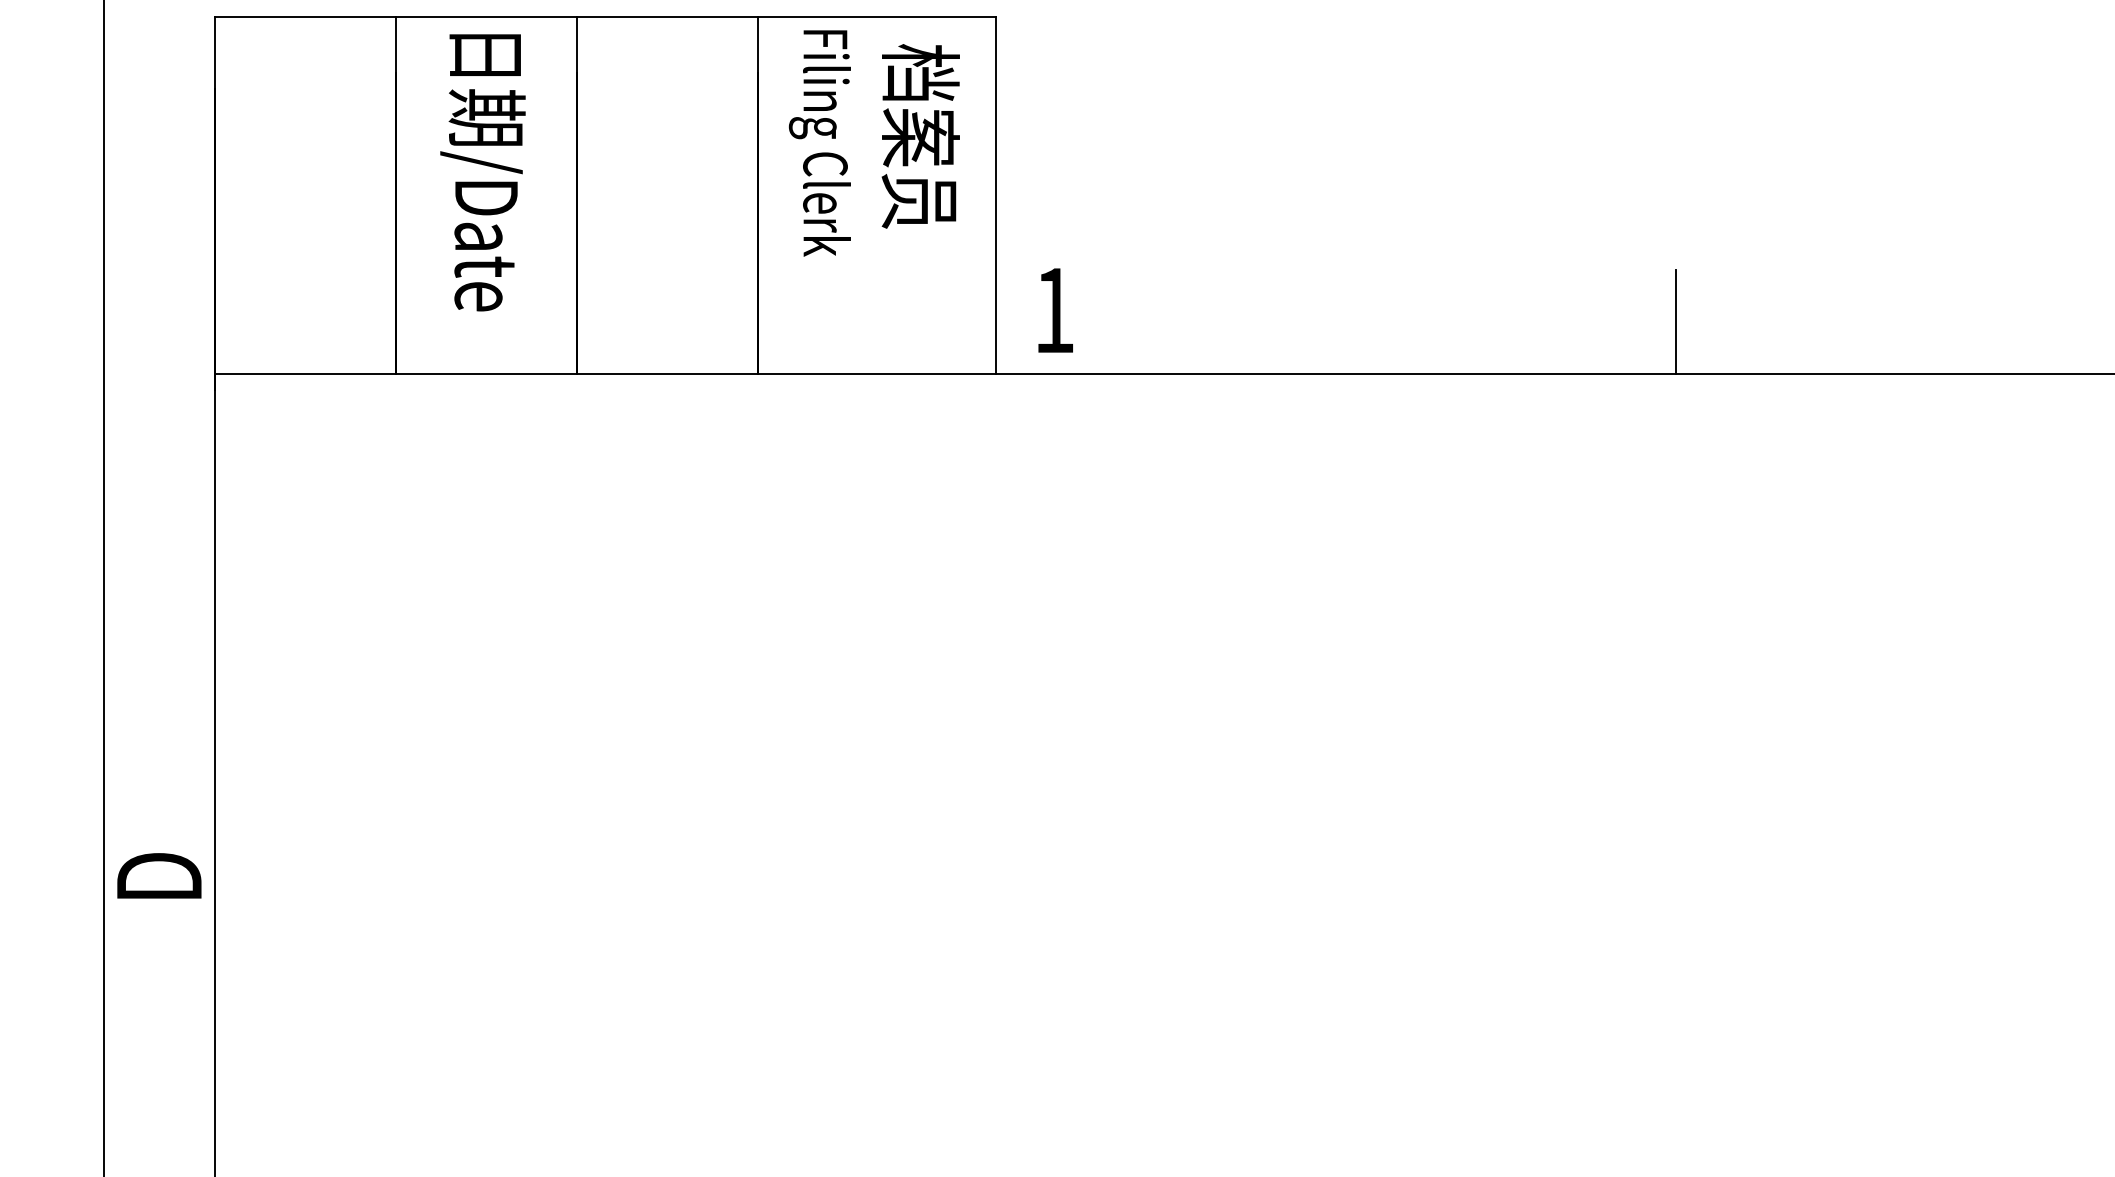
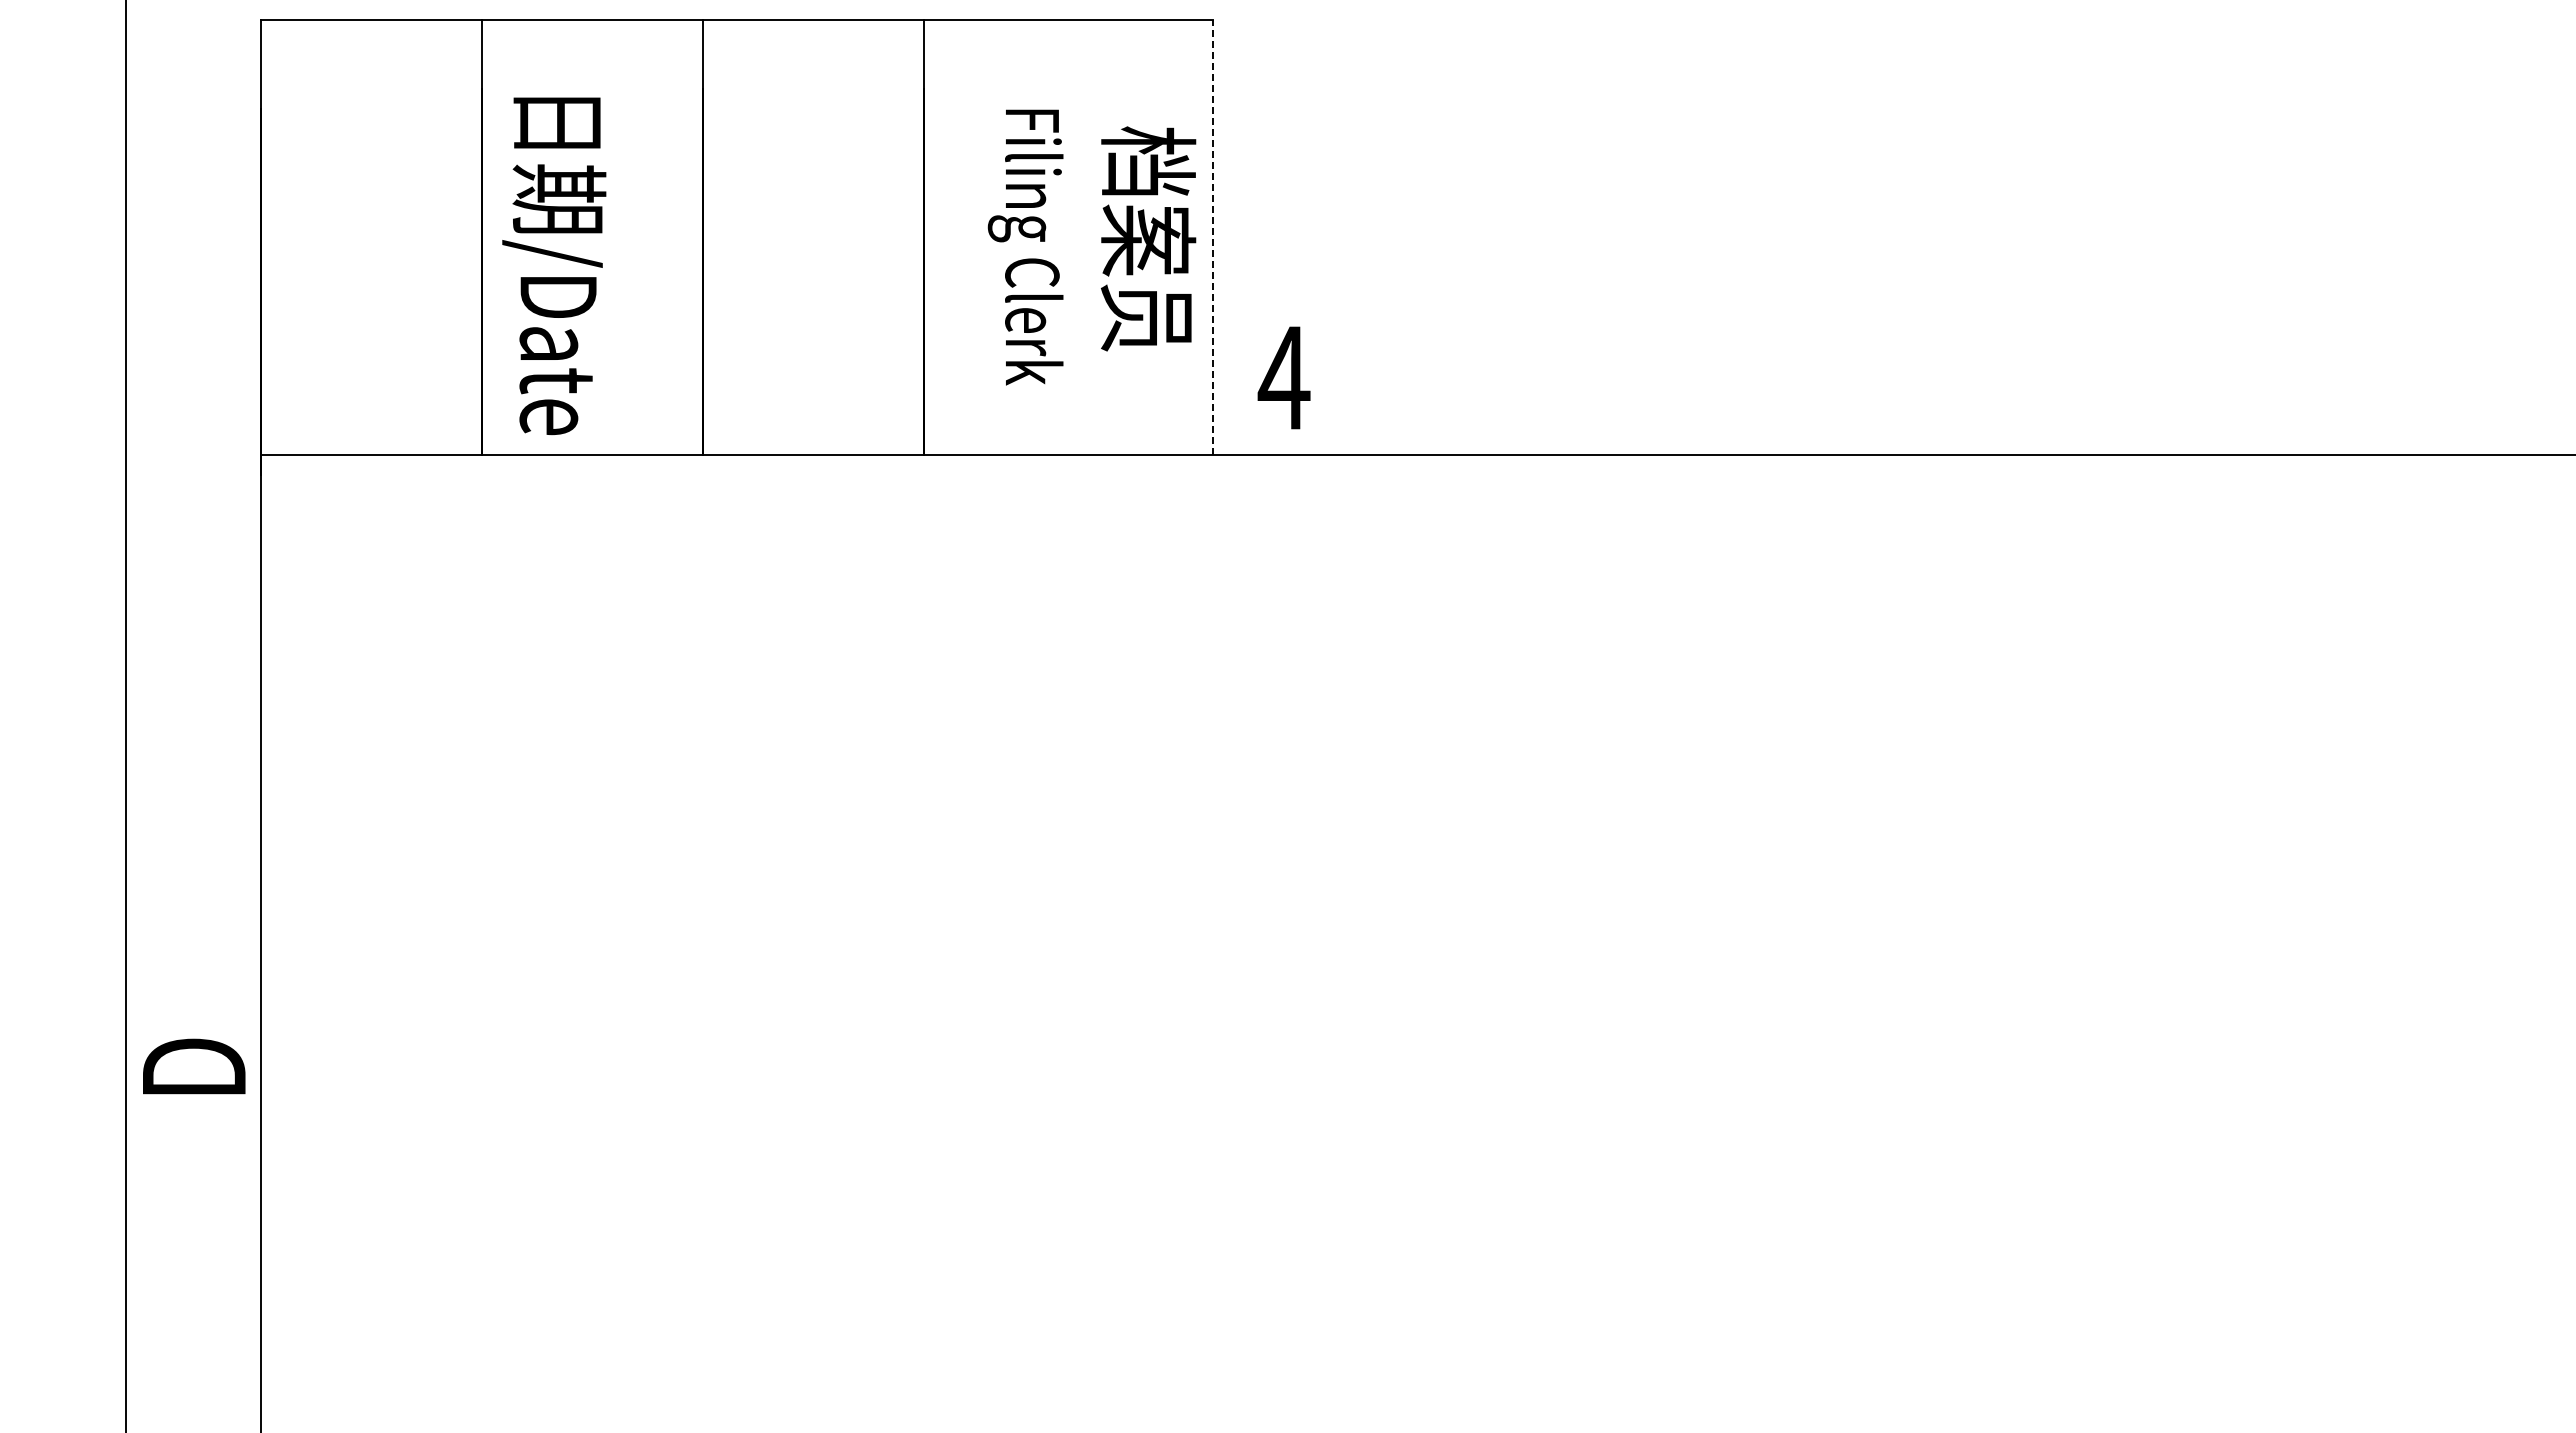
text: (873, 143) -> (1091, 247), moved
text: (483, 173) -> (554, 266), moved
line: (996, 195) -> (1213, 237), solid -> dashed
text: (1053, 310) -> (1283, 377), 1 -> 4
line: (1676, 322) -> (2041, 392), removed

